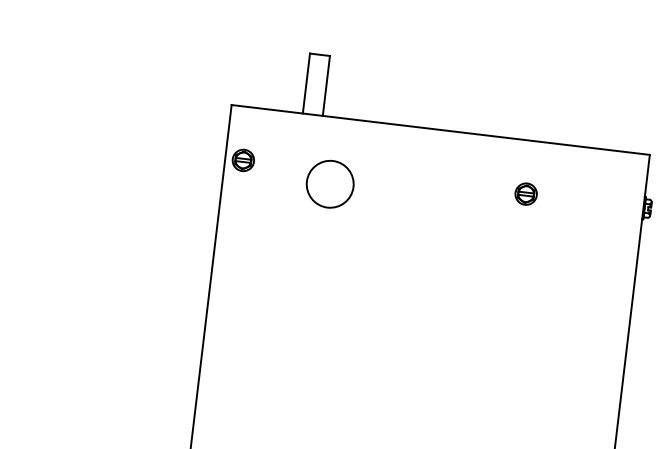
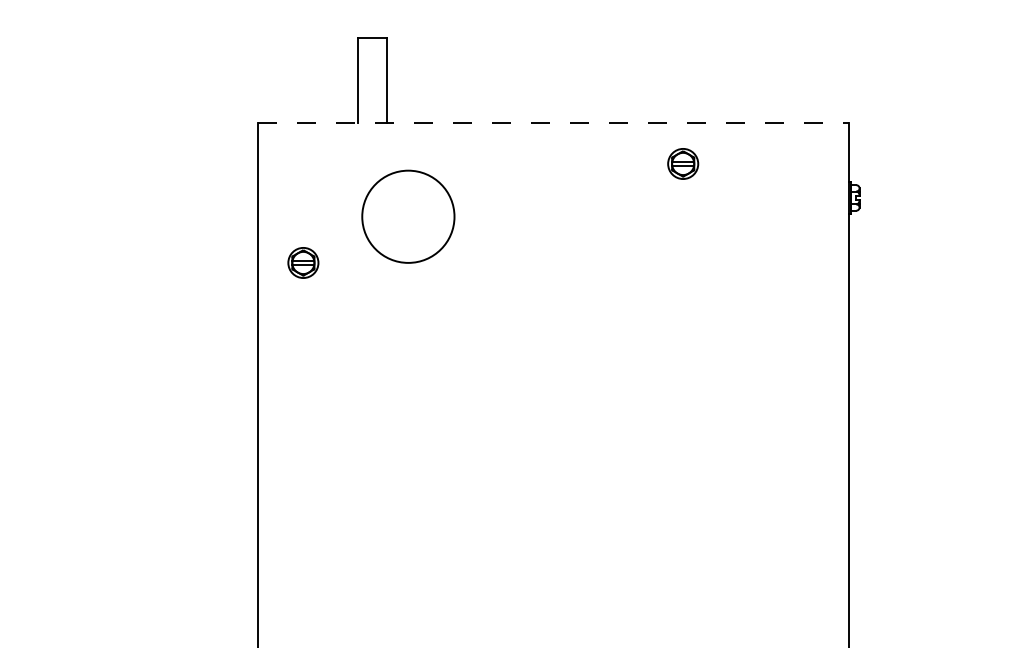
line: (440, 129) -> (553, 122), solid -> dashed
part: (243, 160) -> (303, 262), moved
circle: (330, 184) -> (408, 216), size x1.4
part: (526, 193) -> (683, 163), moved

